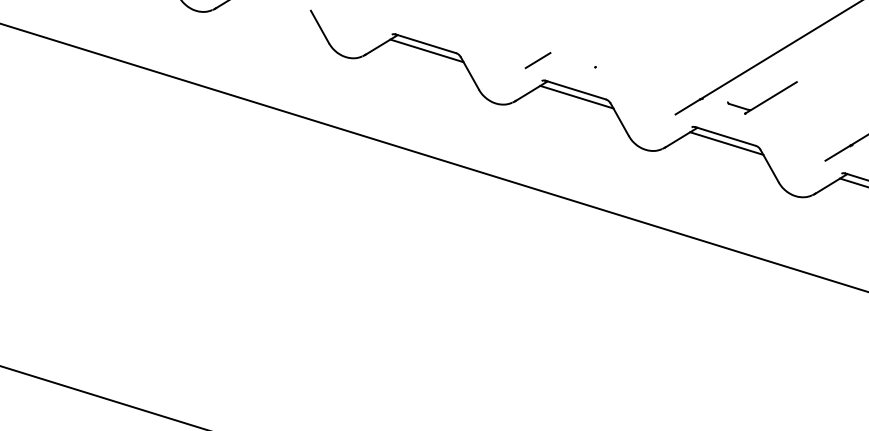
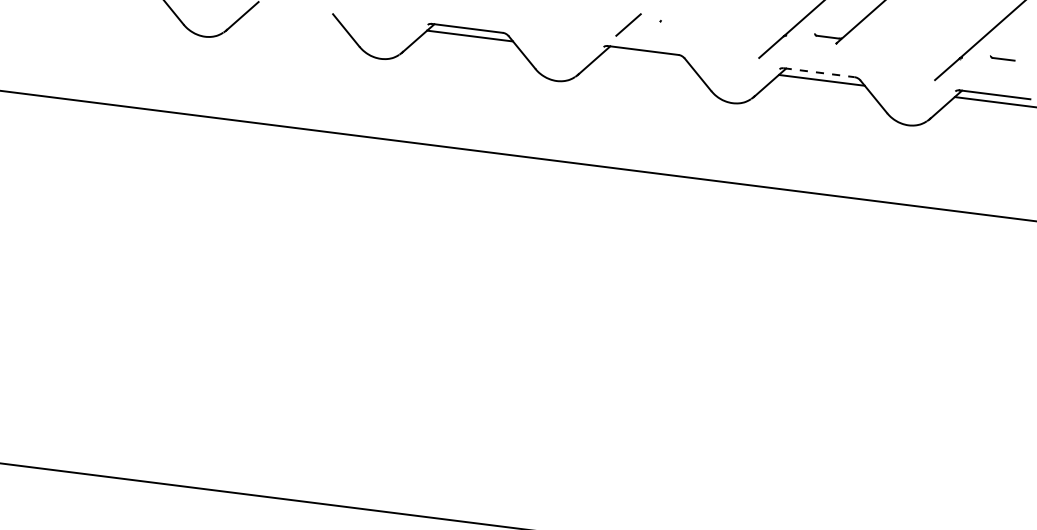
line: (538, 60) -> (628, 24), moved
line: (576, 96) -> (645, 57), removed
line: (725, 136) -> (819, 72), solid -> dashed

